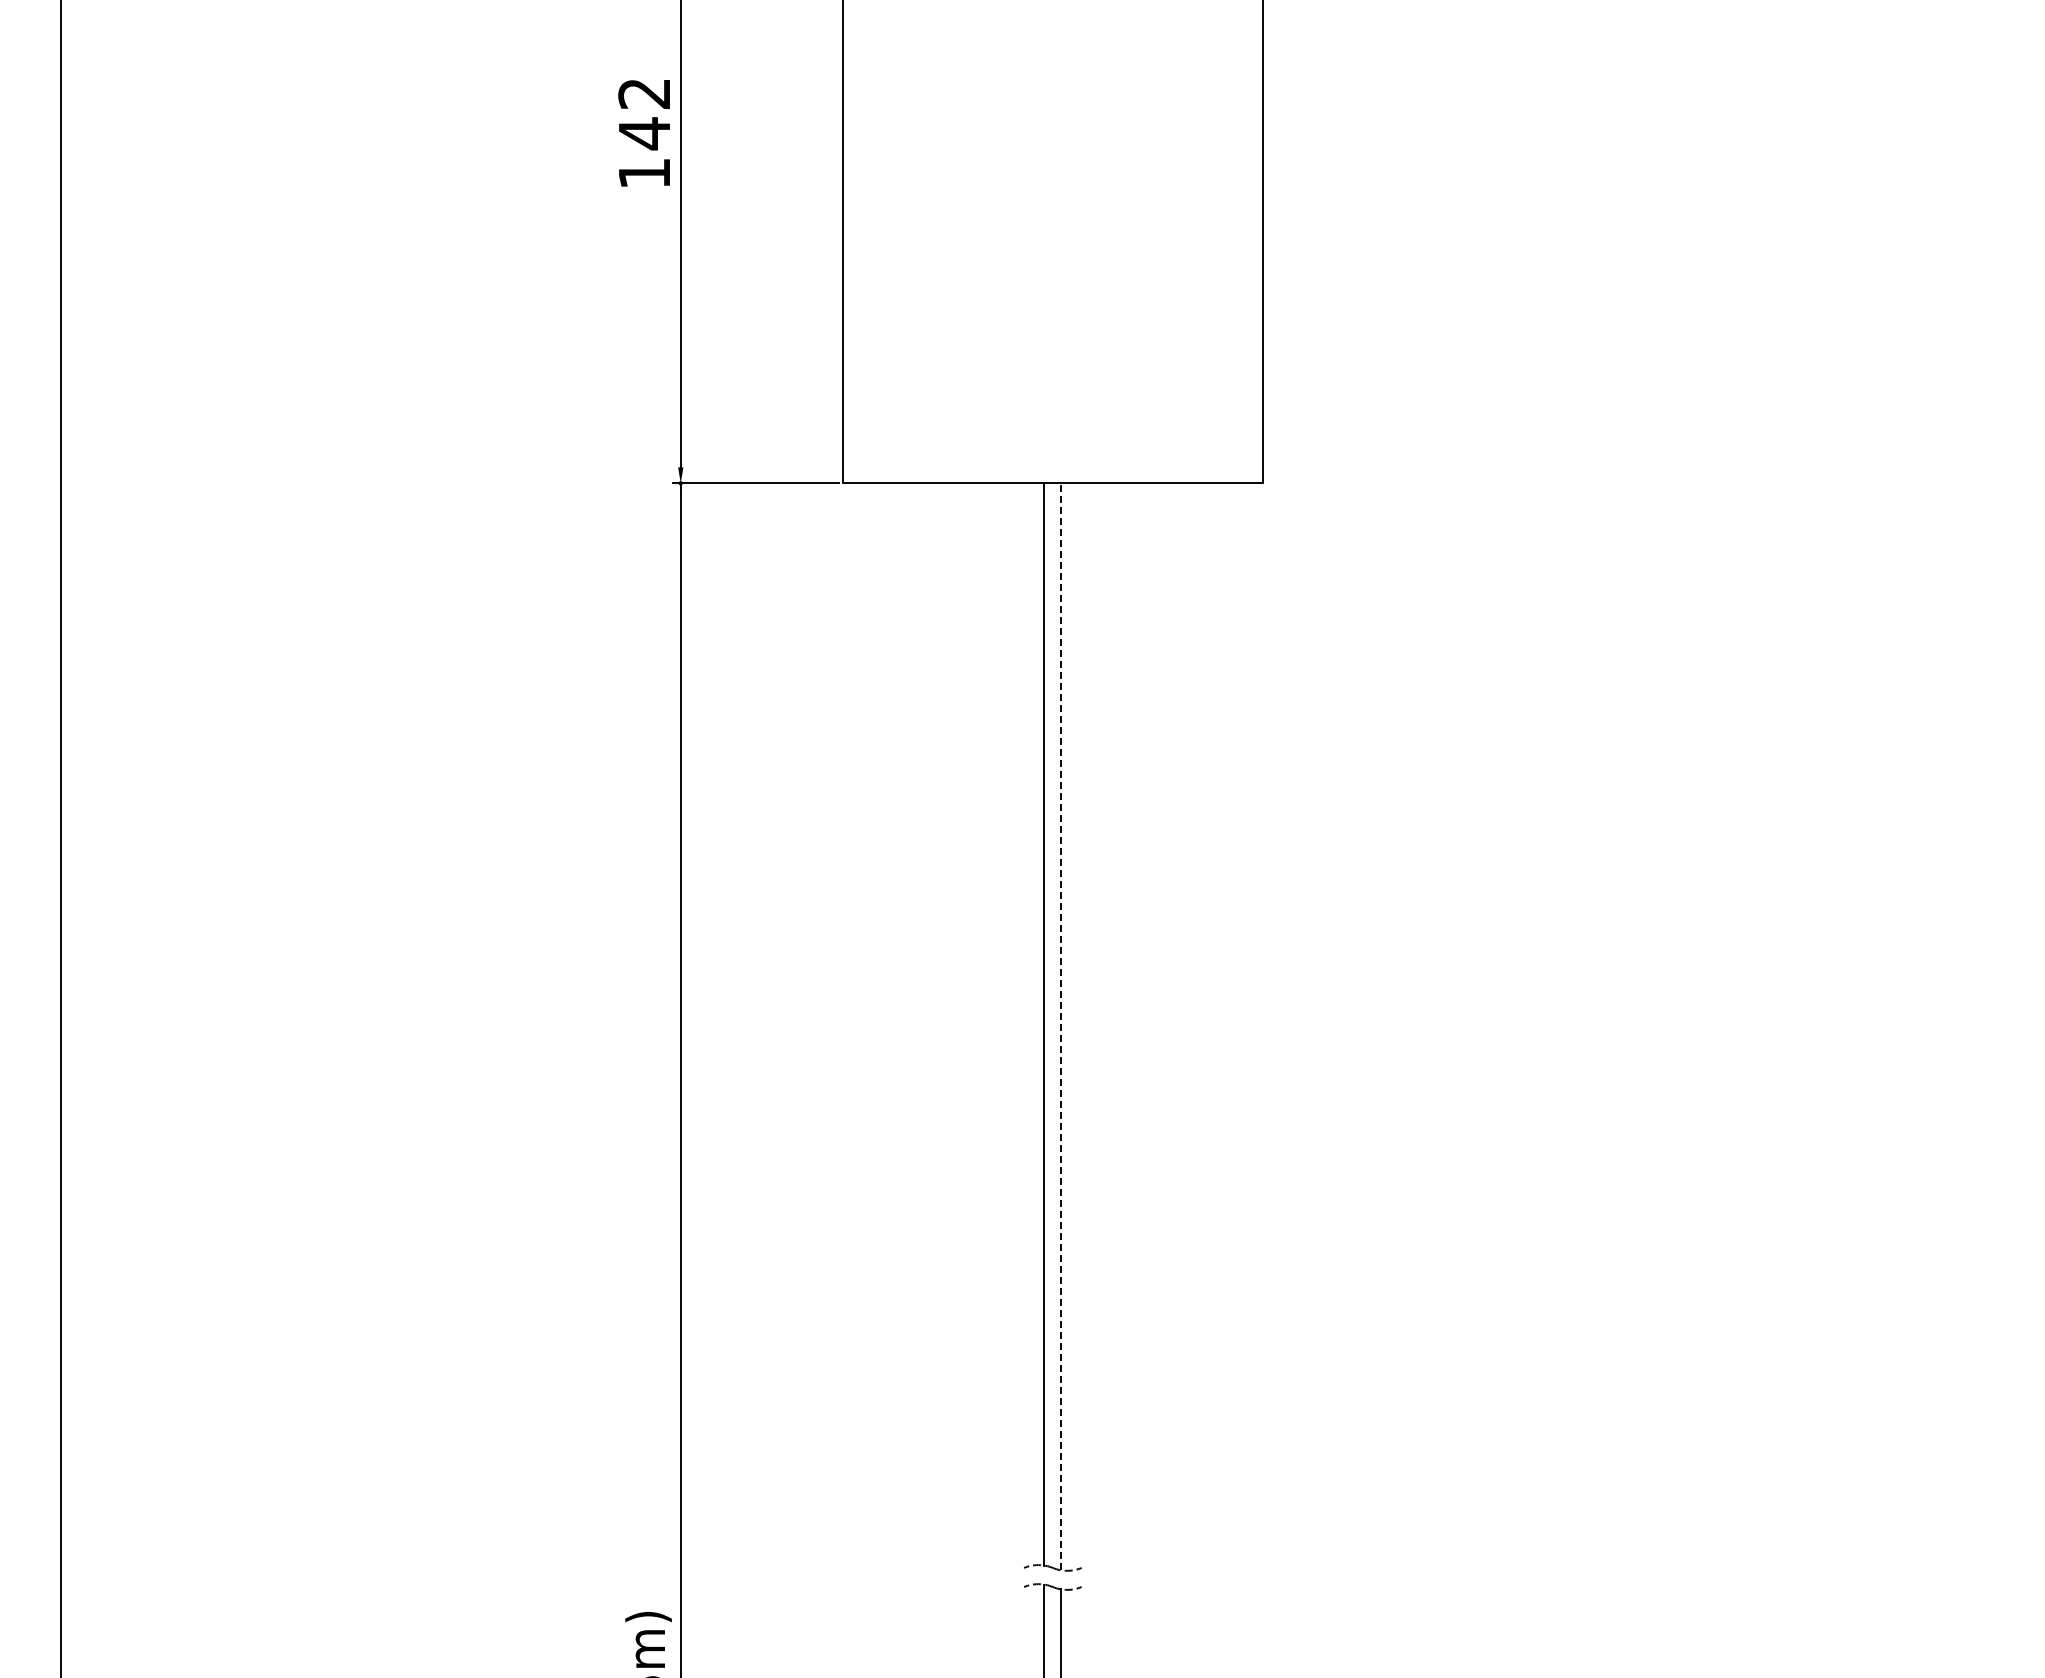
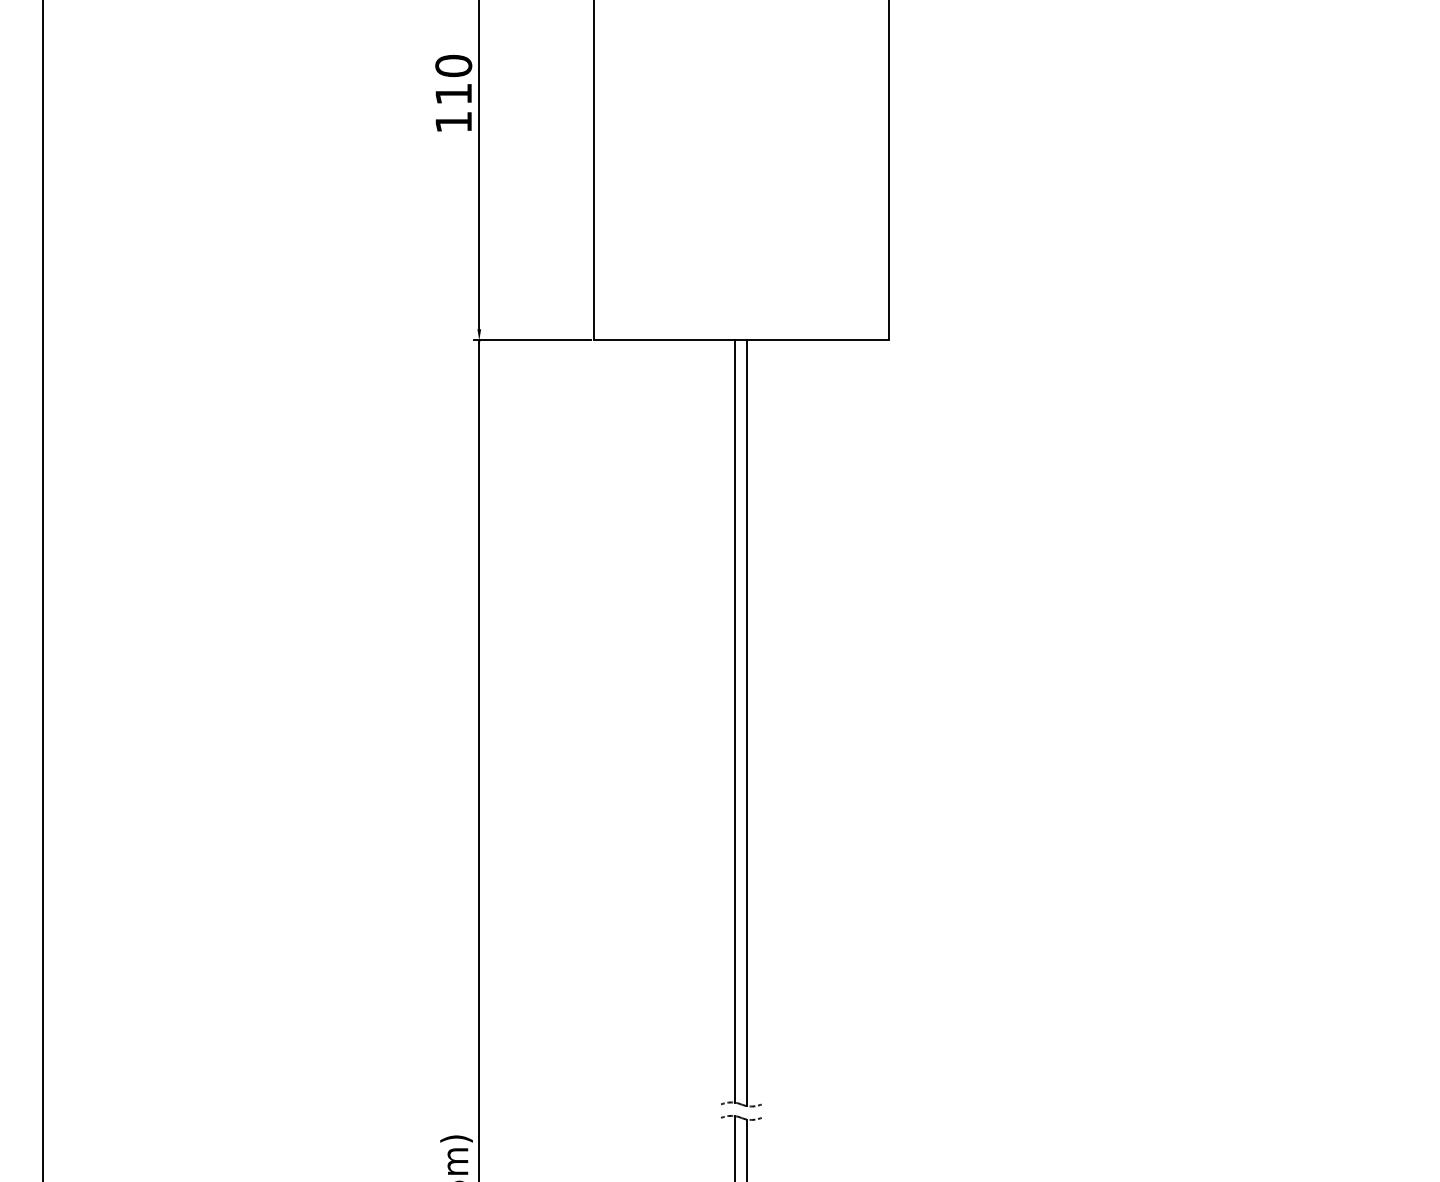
text: (644, 113) -> (453, 79), 142 -> 110
line: (1061, 1026) -> (747, 723), dashed -> solid

